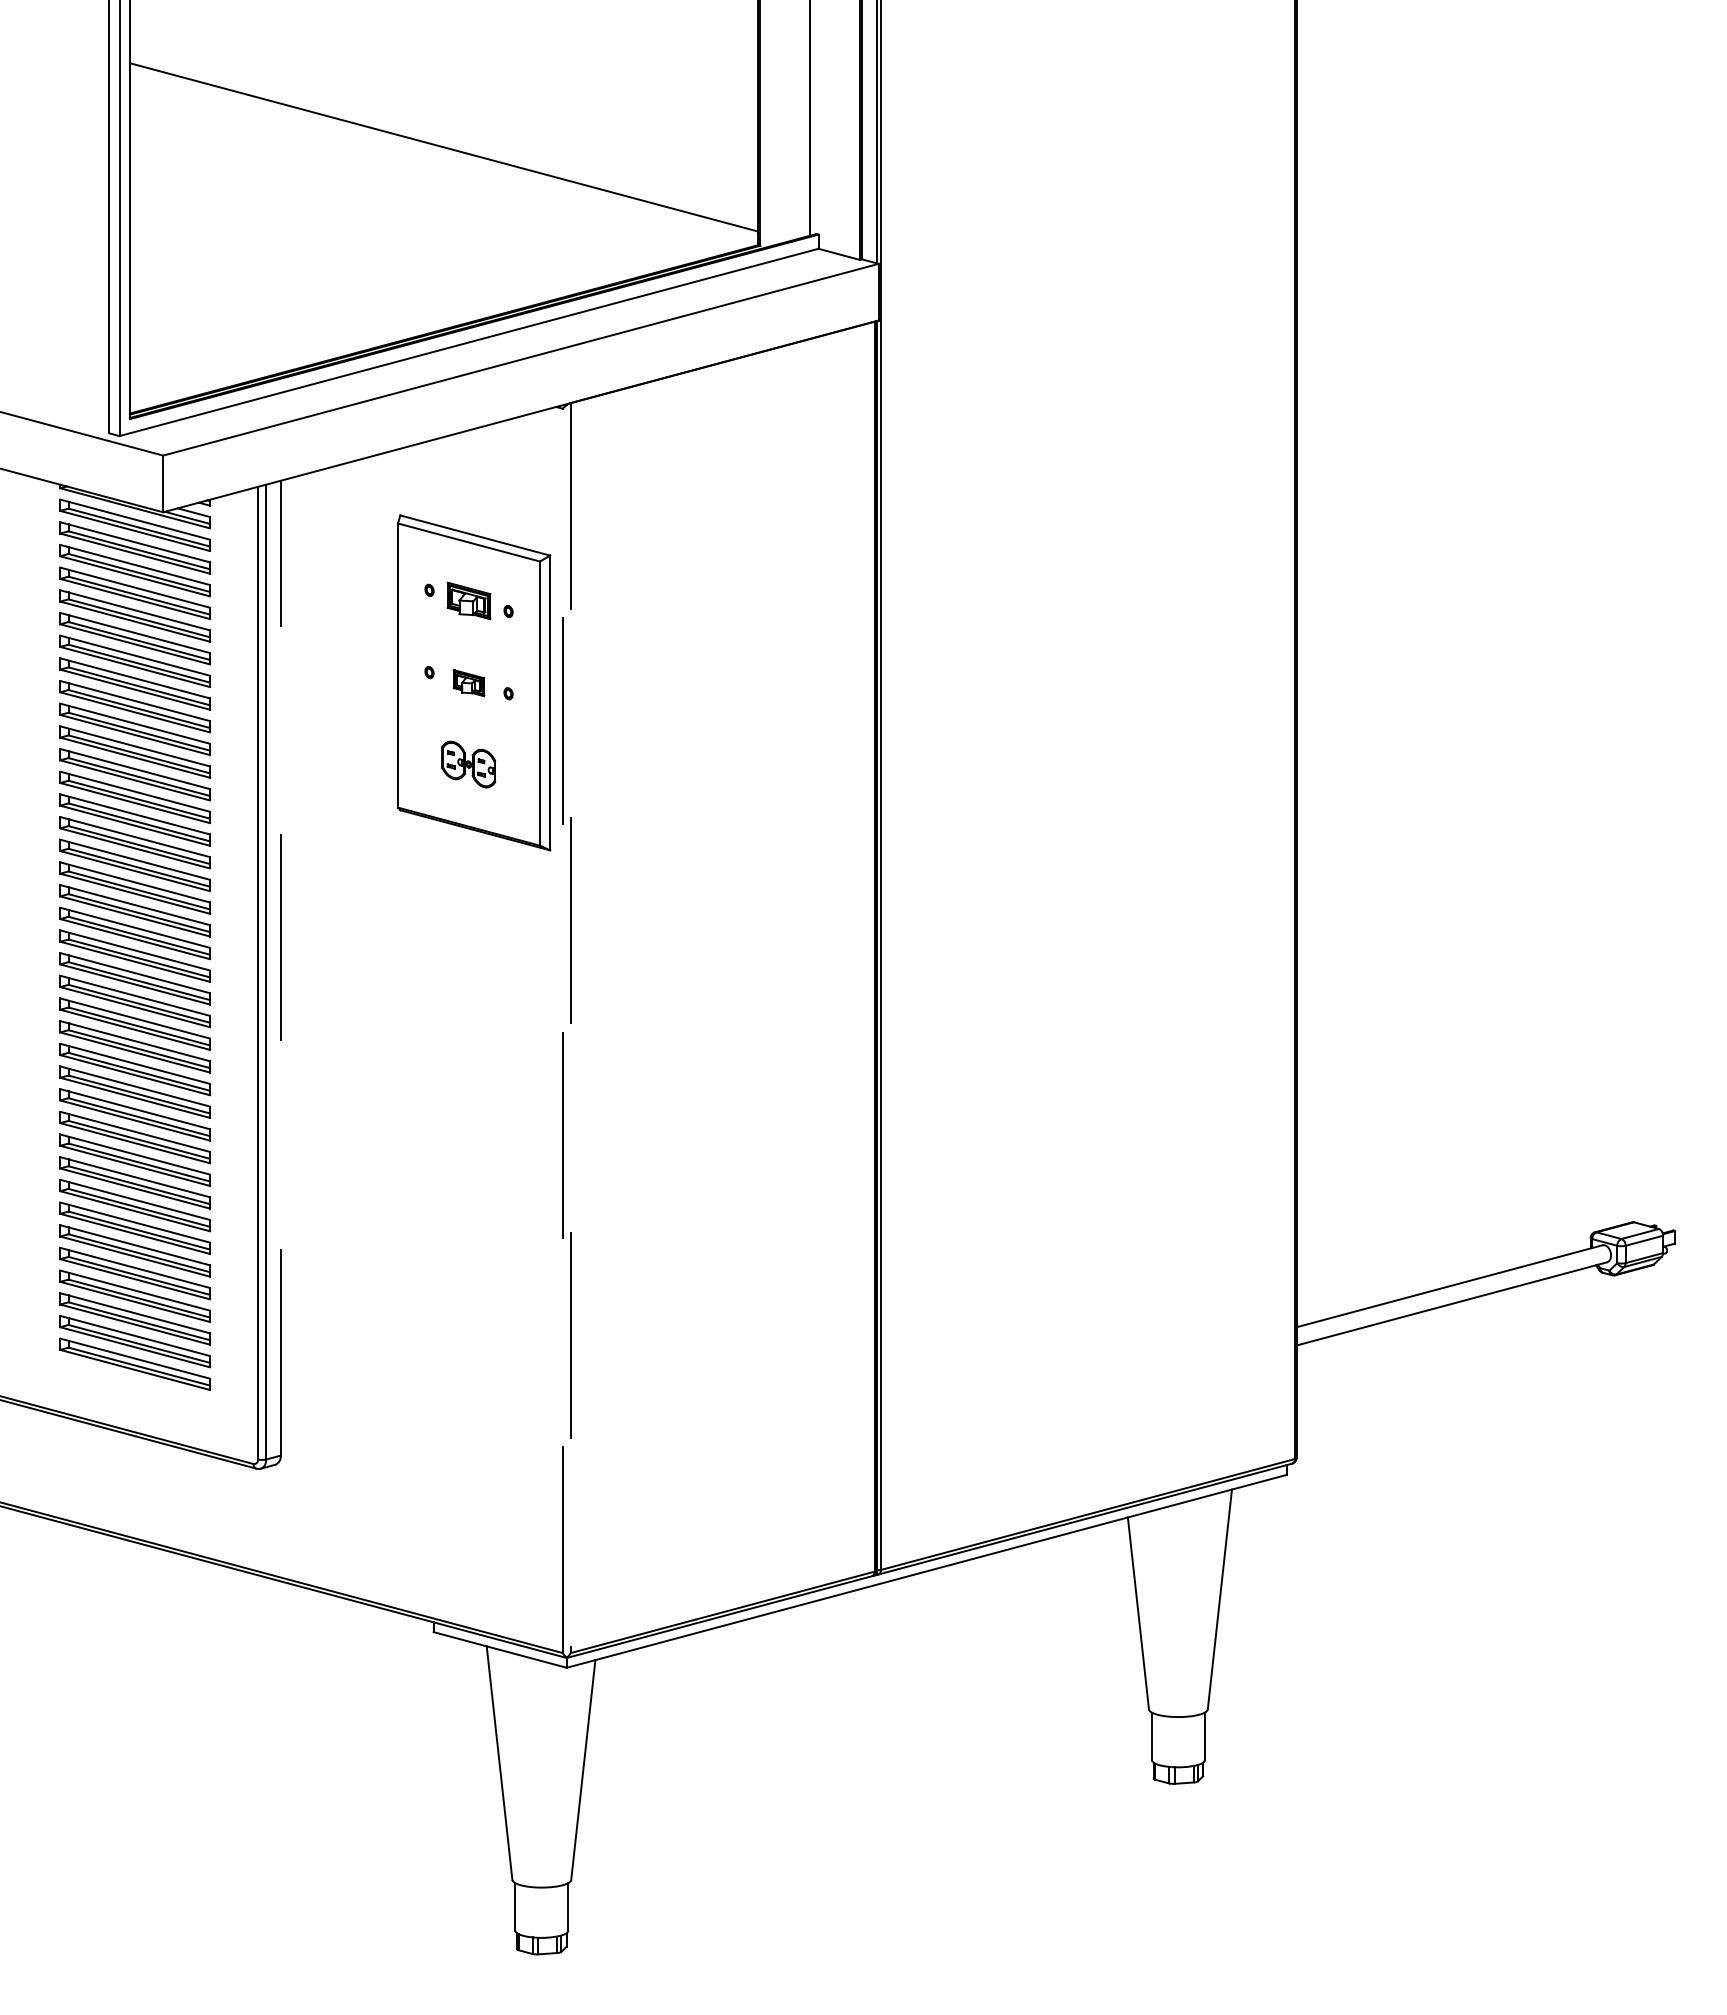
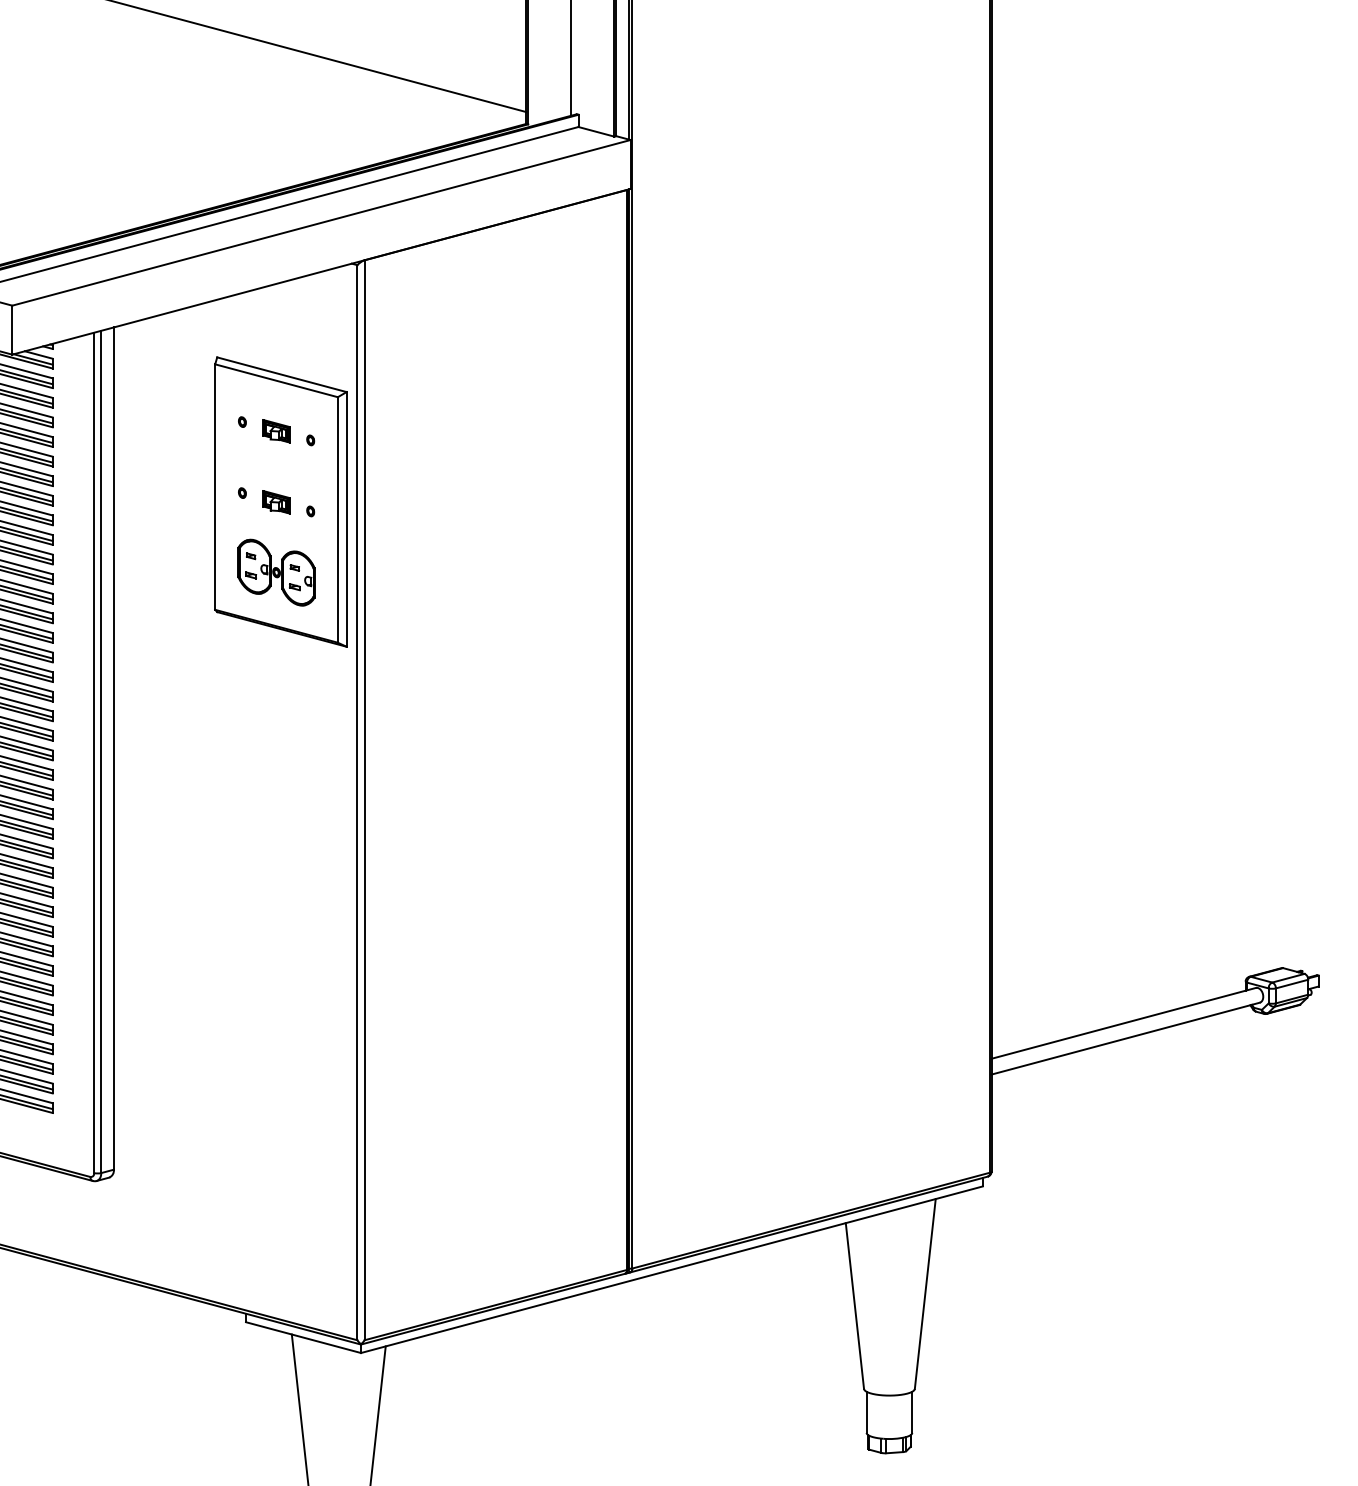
part: (468, 600) -> (276, 430), size x0.71
part: (468, 764) -> (276, 572), size x1.67
line: (280, 967) -> (113, 747), dashed -> solid
line: (570, 1028) -> (364, 800), dashed -> solid
line: (562, 1030) -> (357, 802), dashed -> solid

